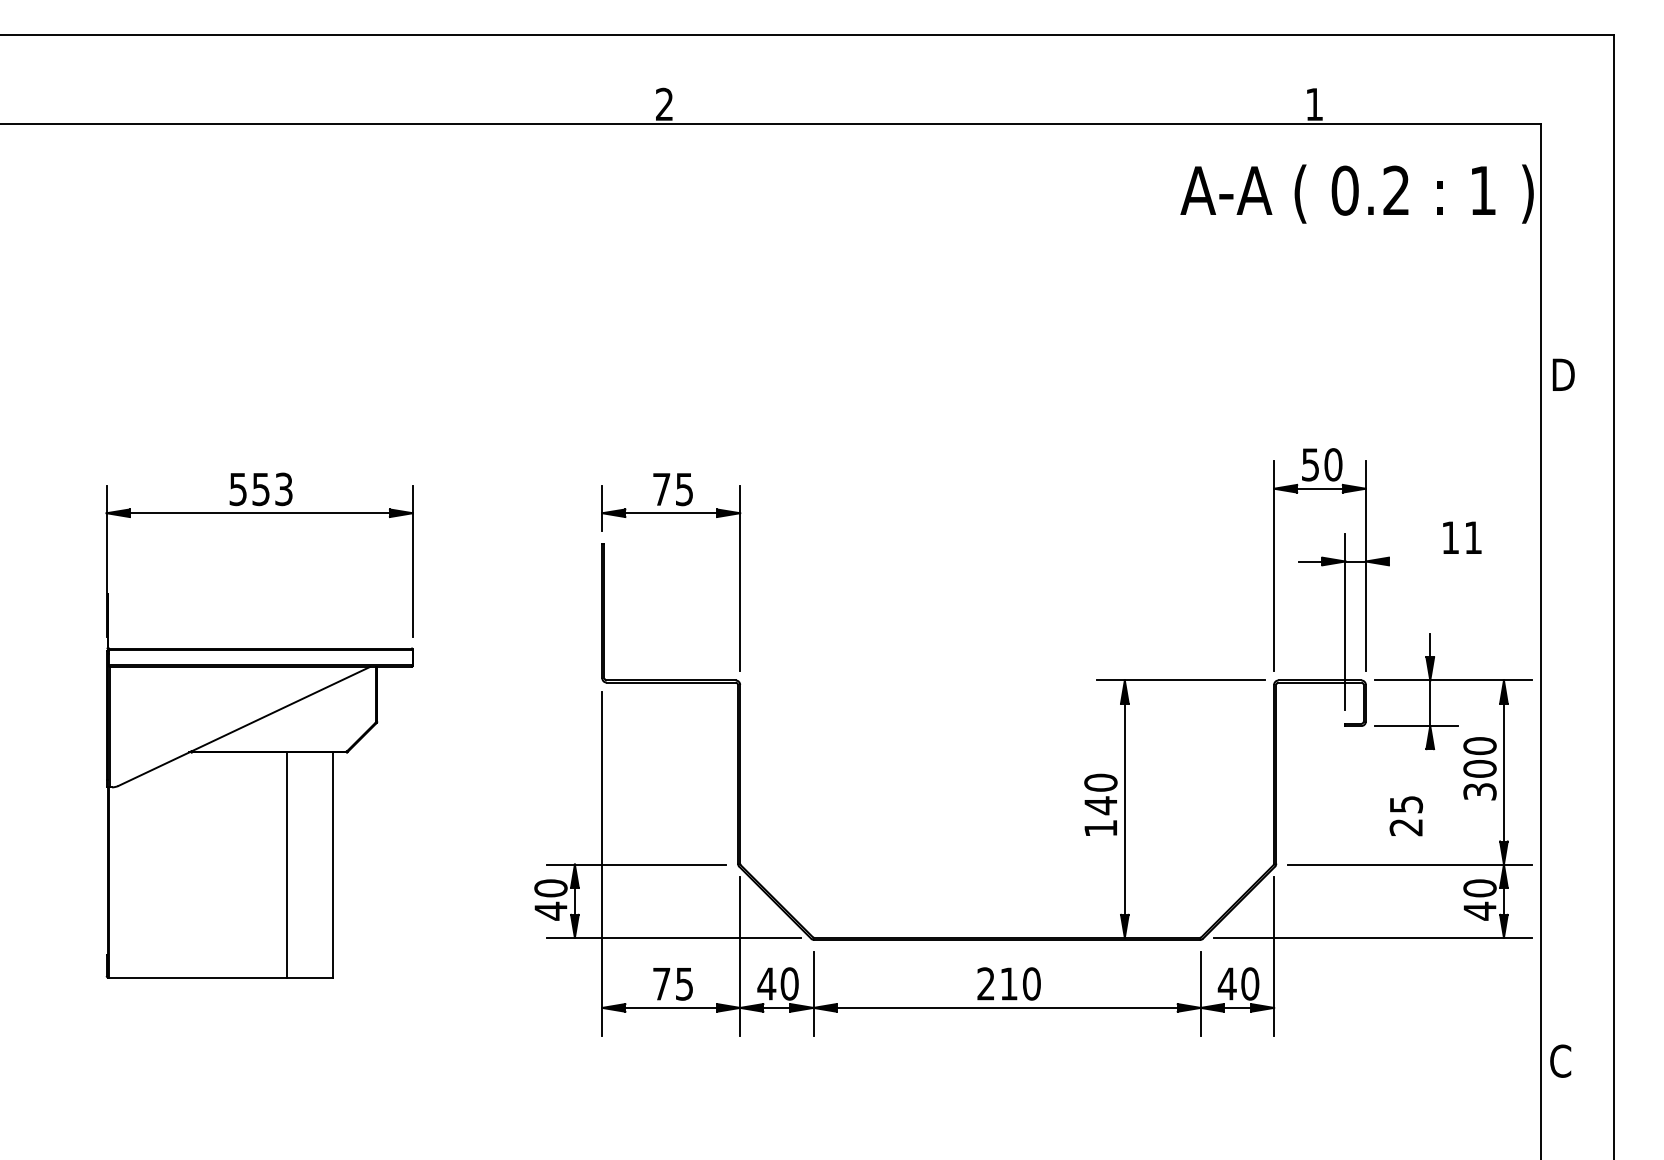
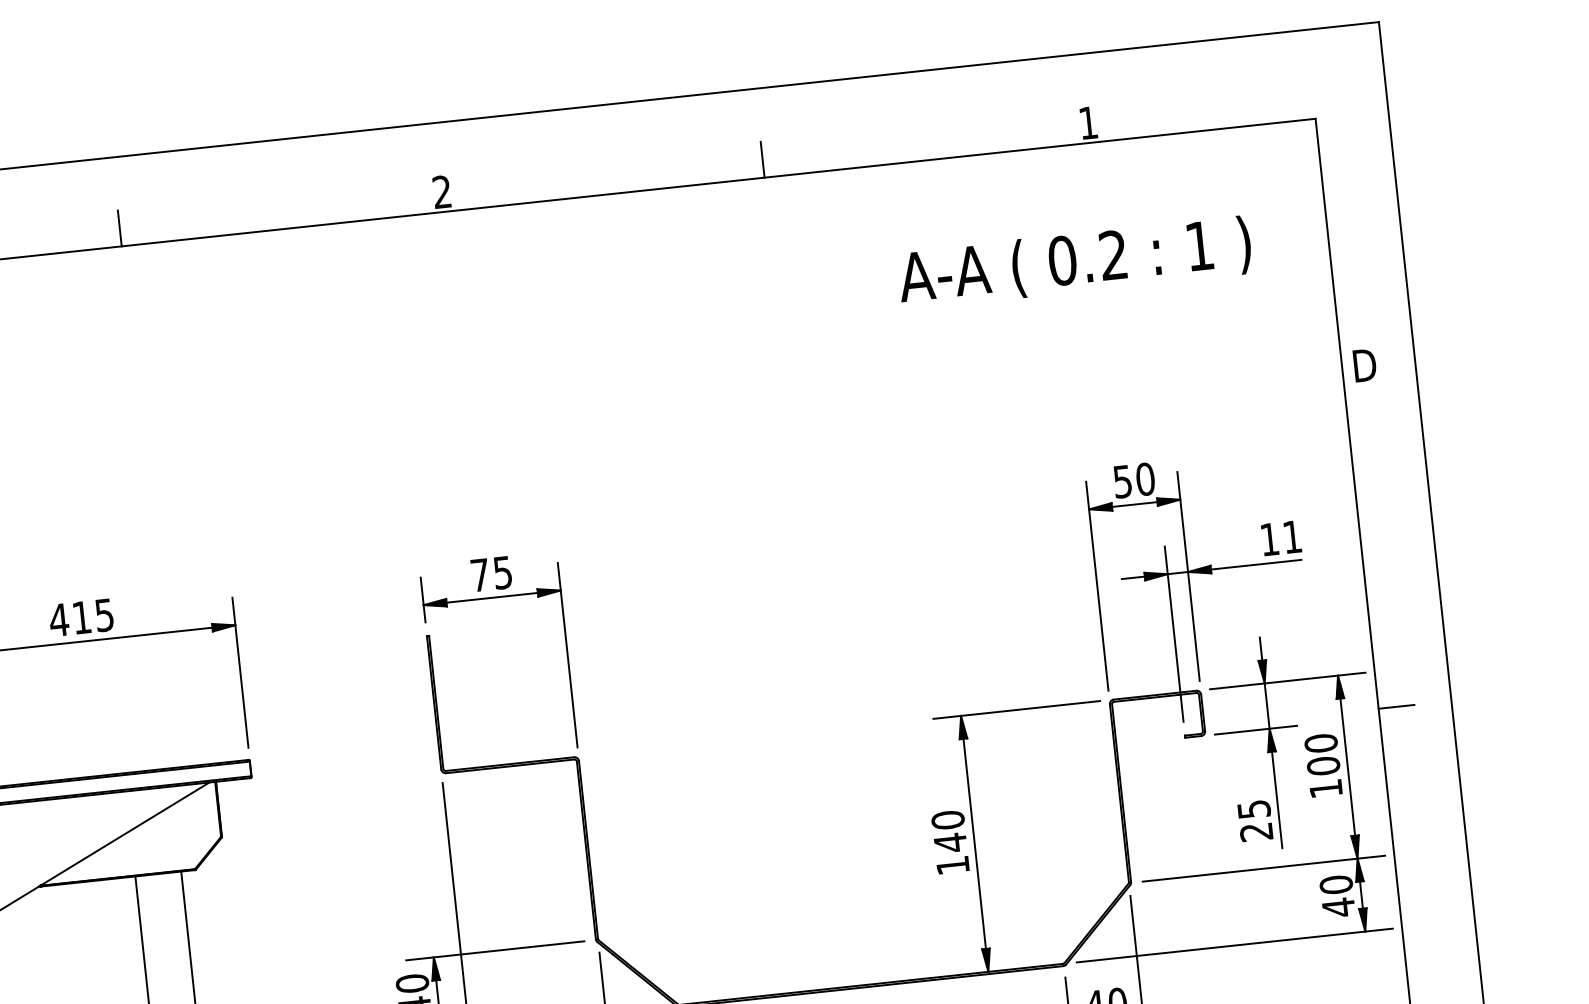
line: (340, 106) -> (120, 228), added
line: (986, 106) -> (762, 159), added
text: (1356, 193) -> (1074, 262), moved
text: (260, 489) -> (81, 617), 553 -> 415
line: (1433, 561) -> (1255, 564), added
line: (1558, 717) -> (1396, 706), added
text: (1479, 791) -> (1325, 788), 300 -> 100
line: (1430, 797) -> (1277, 799), added

